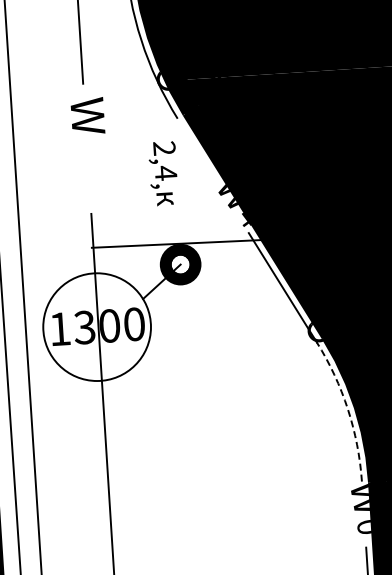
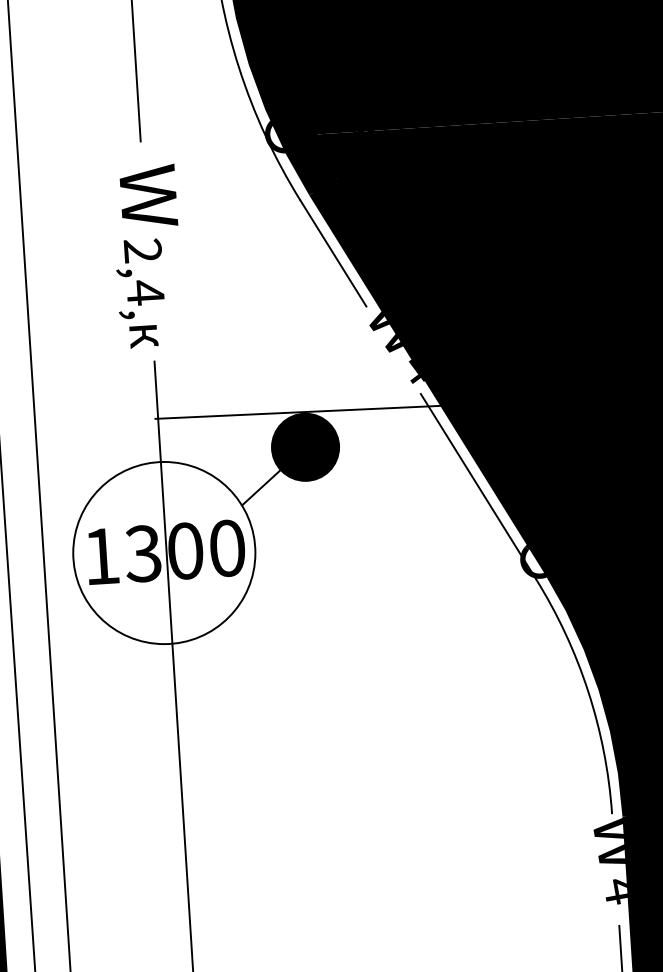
line: (196, 149) -> (332, 252), added
text: (162, 173) -> (139, 293), moved
fill: (180, 264) -> (305, 447), added
arc: (347, 409) -> (587, 692), dashed -> solid
text: (364, 527) -> (616, 891), 0 -> 4

